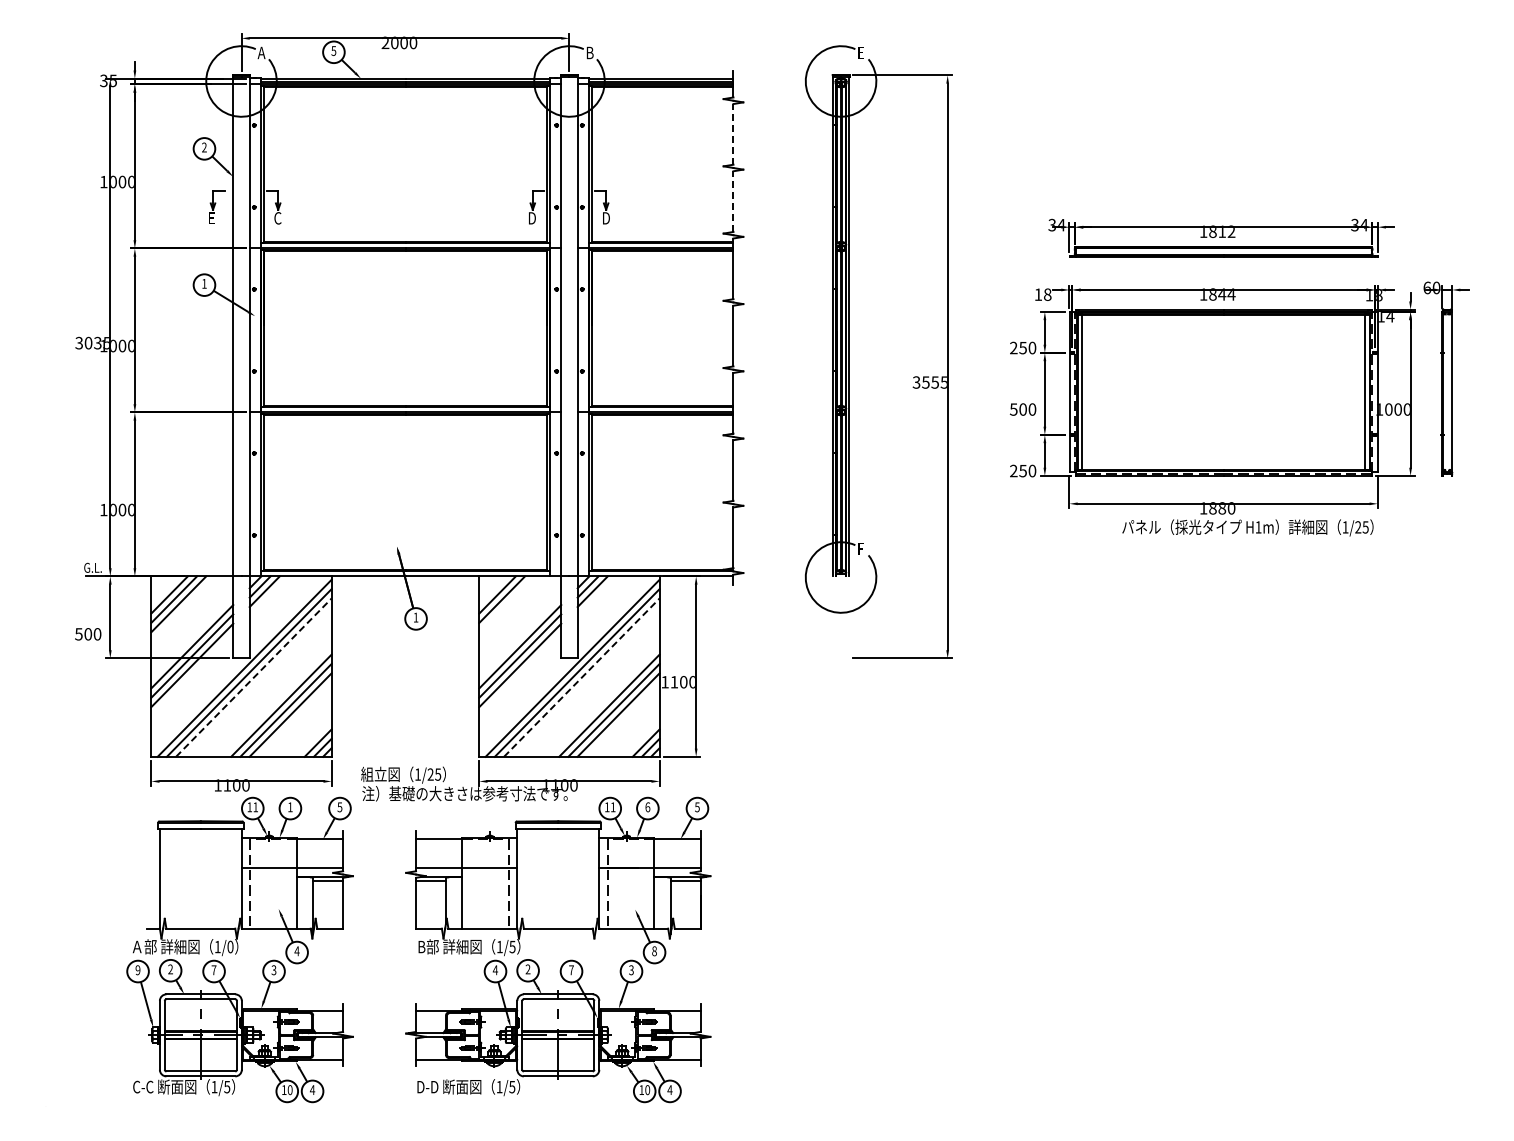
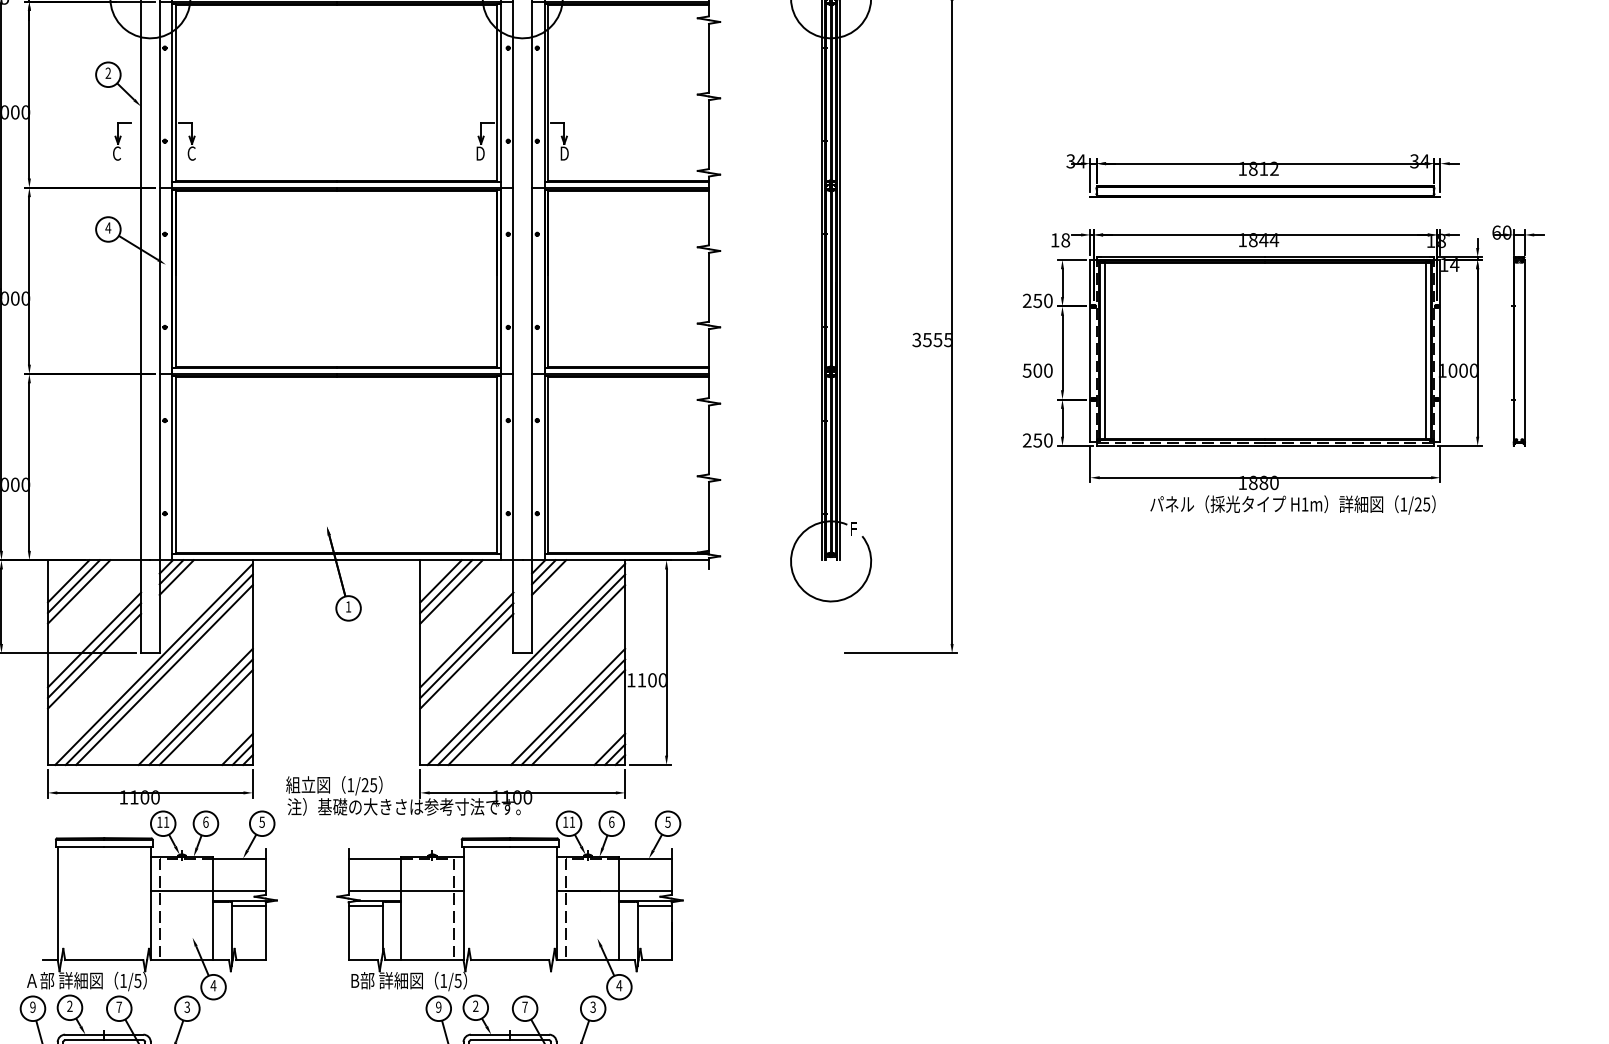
line: (733, 133) -> (708, 57), dashed -> solid
line: (733, 201) -> (708, 134), dashed -> solid
text: (211, 218) -> (116, 153), E -> C
text: (204, 283) -> (108, 227), 1 -> 4
line: (506, 604) -> (451, 592), added
line: (254, 677) -> (165, 674), dashed -> solid
line: (582, 677) -> (537, 674), dashed -> solid
text: (290, 807) -> (206, 822), 1 -> 6
text: (230, 946) -> (137, 980), 1/0 -> 1/5
text: (654, 951) -> (619, 985), 8 -> 4
text: (494, 970) -> (437, 1007), 4 -> 9

